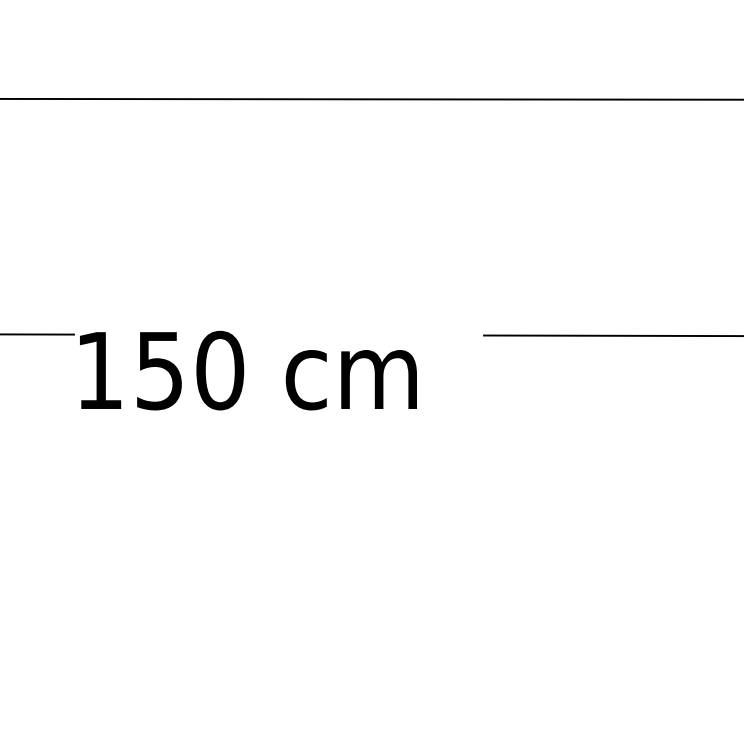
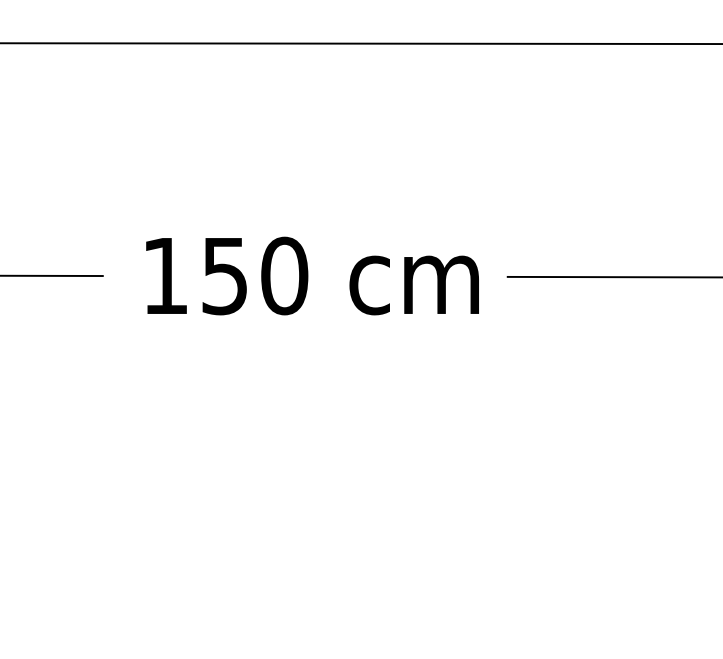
text: (248, 370) -> (312, 275), moved

